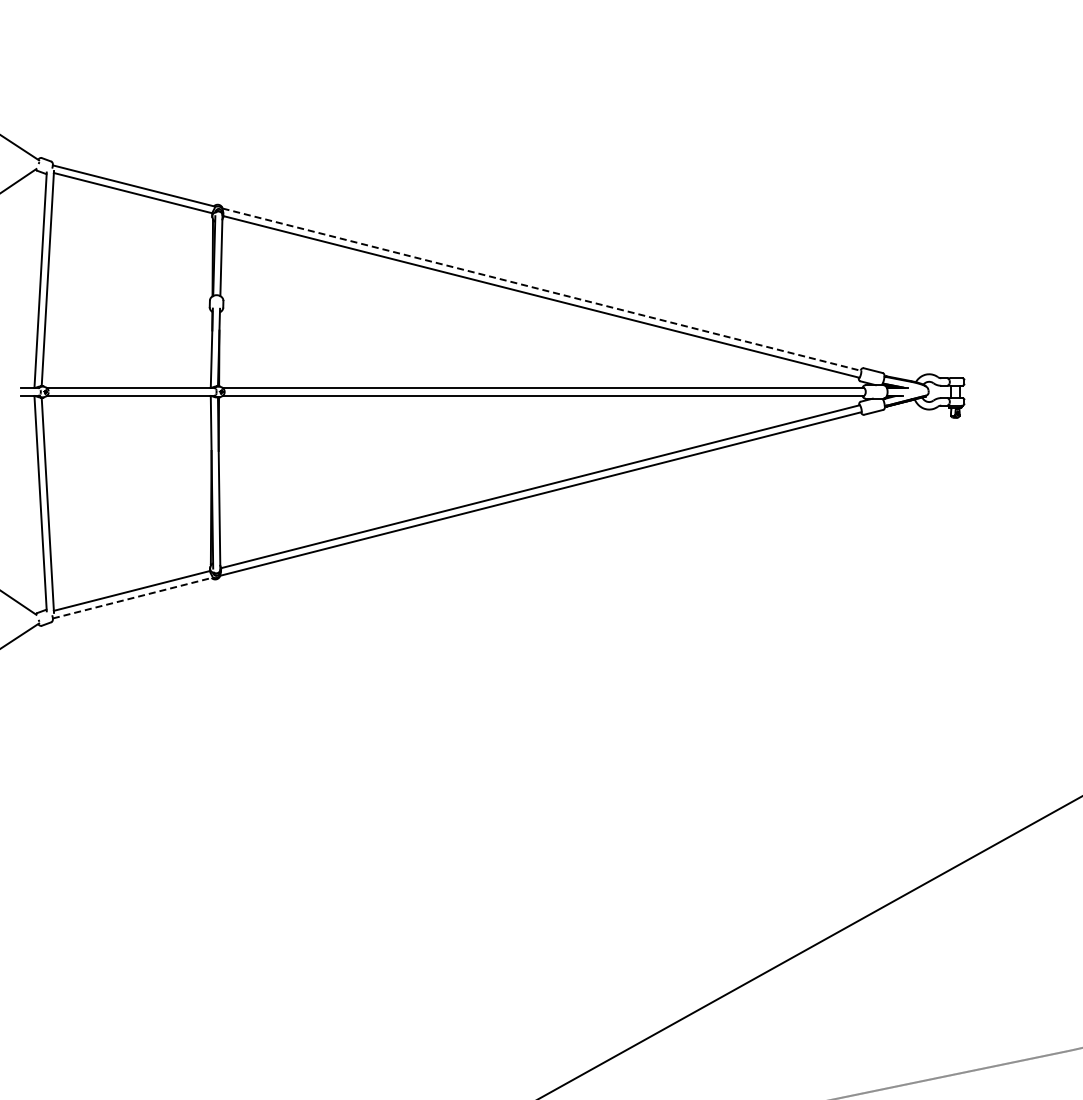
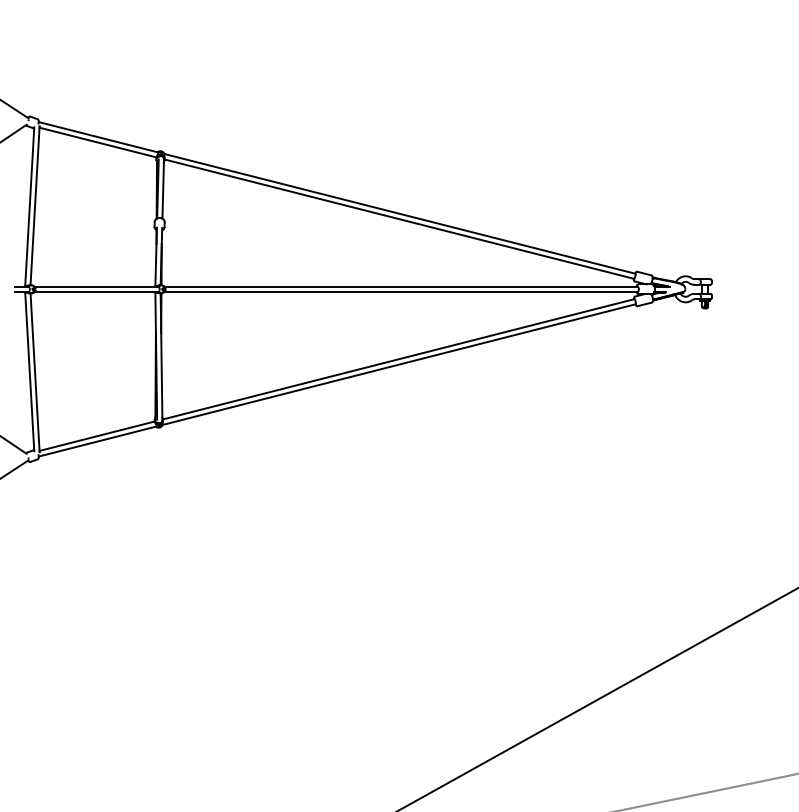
line: (542, 289) -> (400, 213), dashed -> solid
line: (133, 598) -> (98, 441), dashed -> solid

